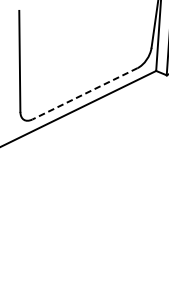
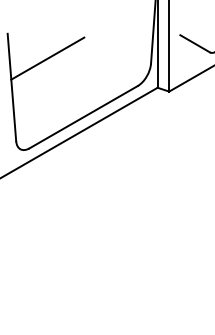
line: (54, 36) -> (47, 58), added
line: (84, 94) -> (83, 117), dashed -> solid

